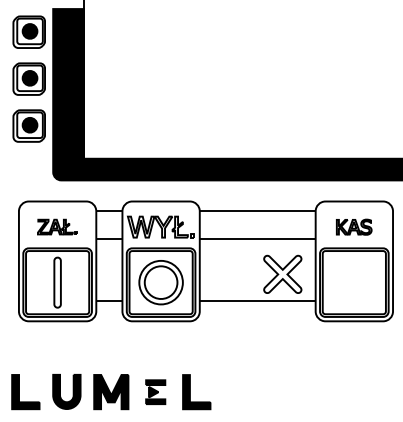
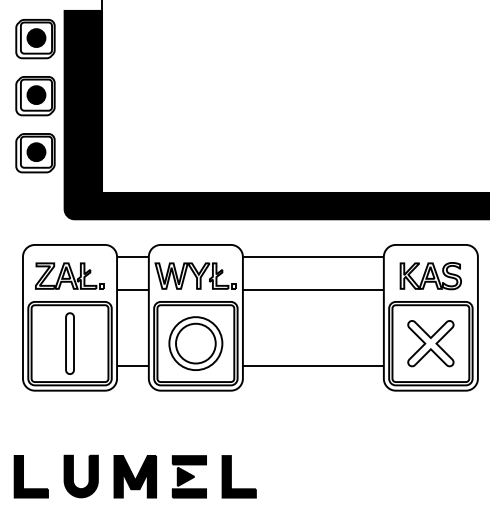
part: (57, 226) -> (69, 275), size x1.43
part: (354, 227) -> (430, 276), size x1.43
part: (282, 274) -> (430, 343), moved
part: (155, 391) -> (188, 476), size x1.43

